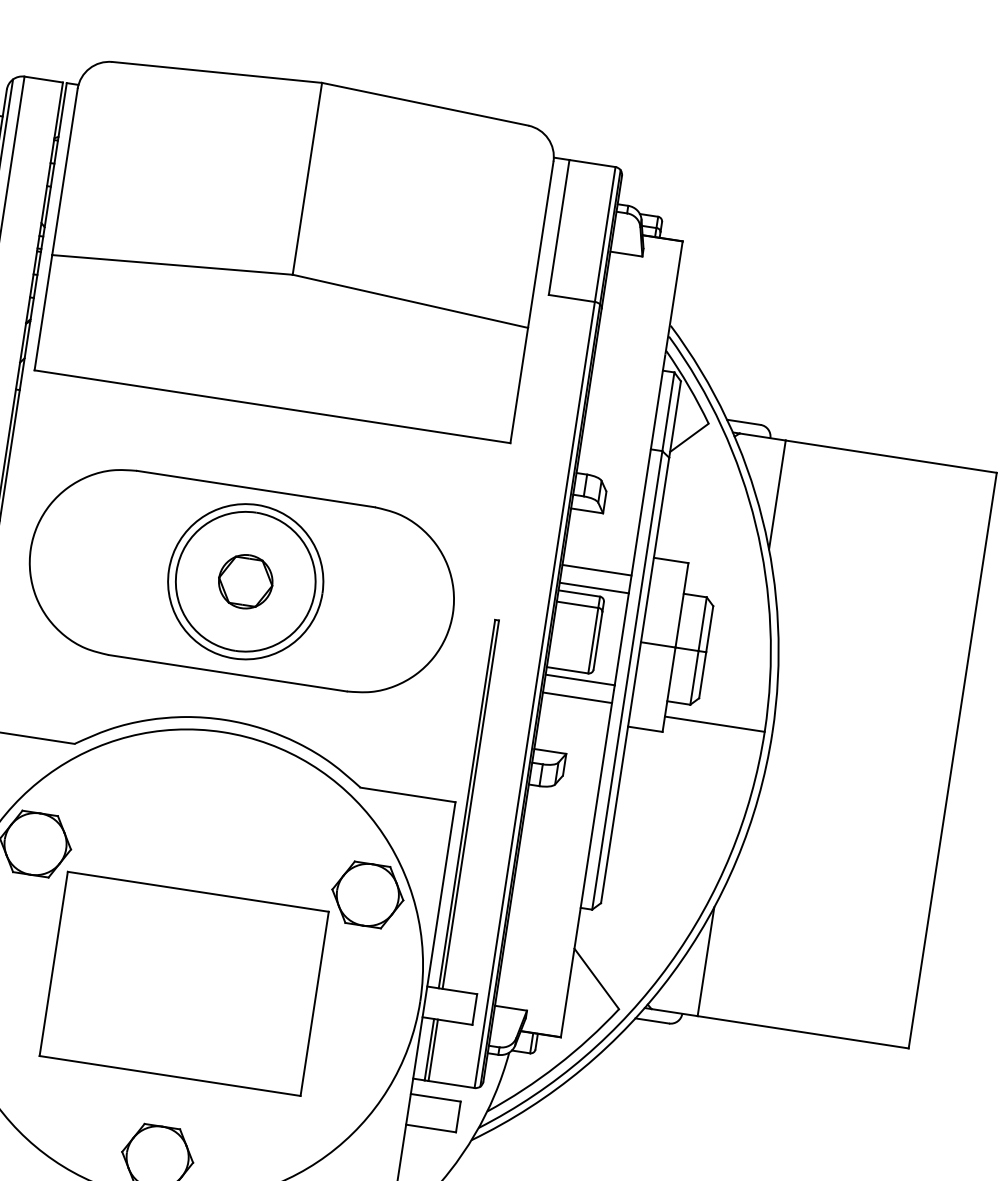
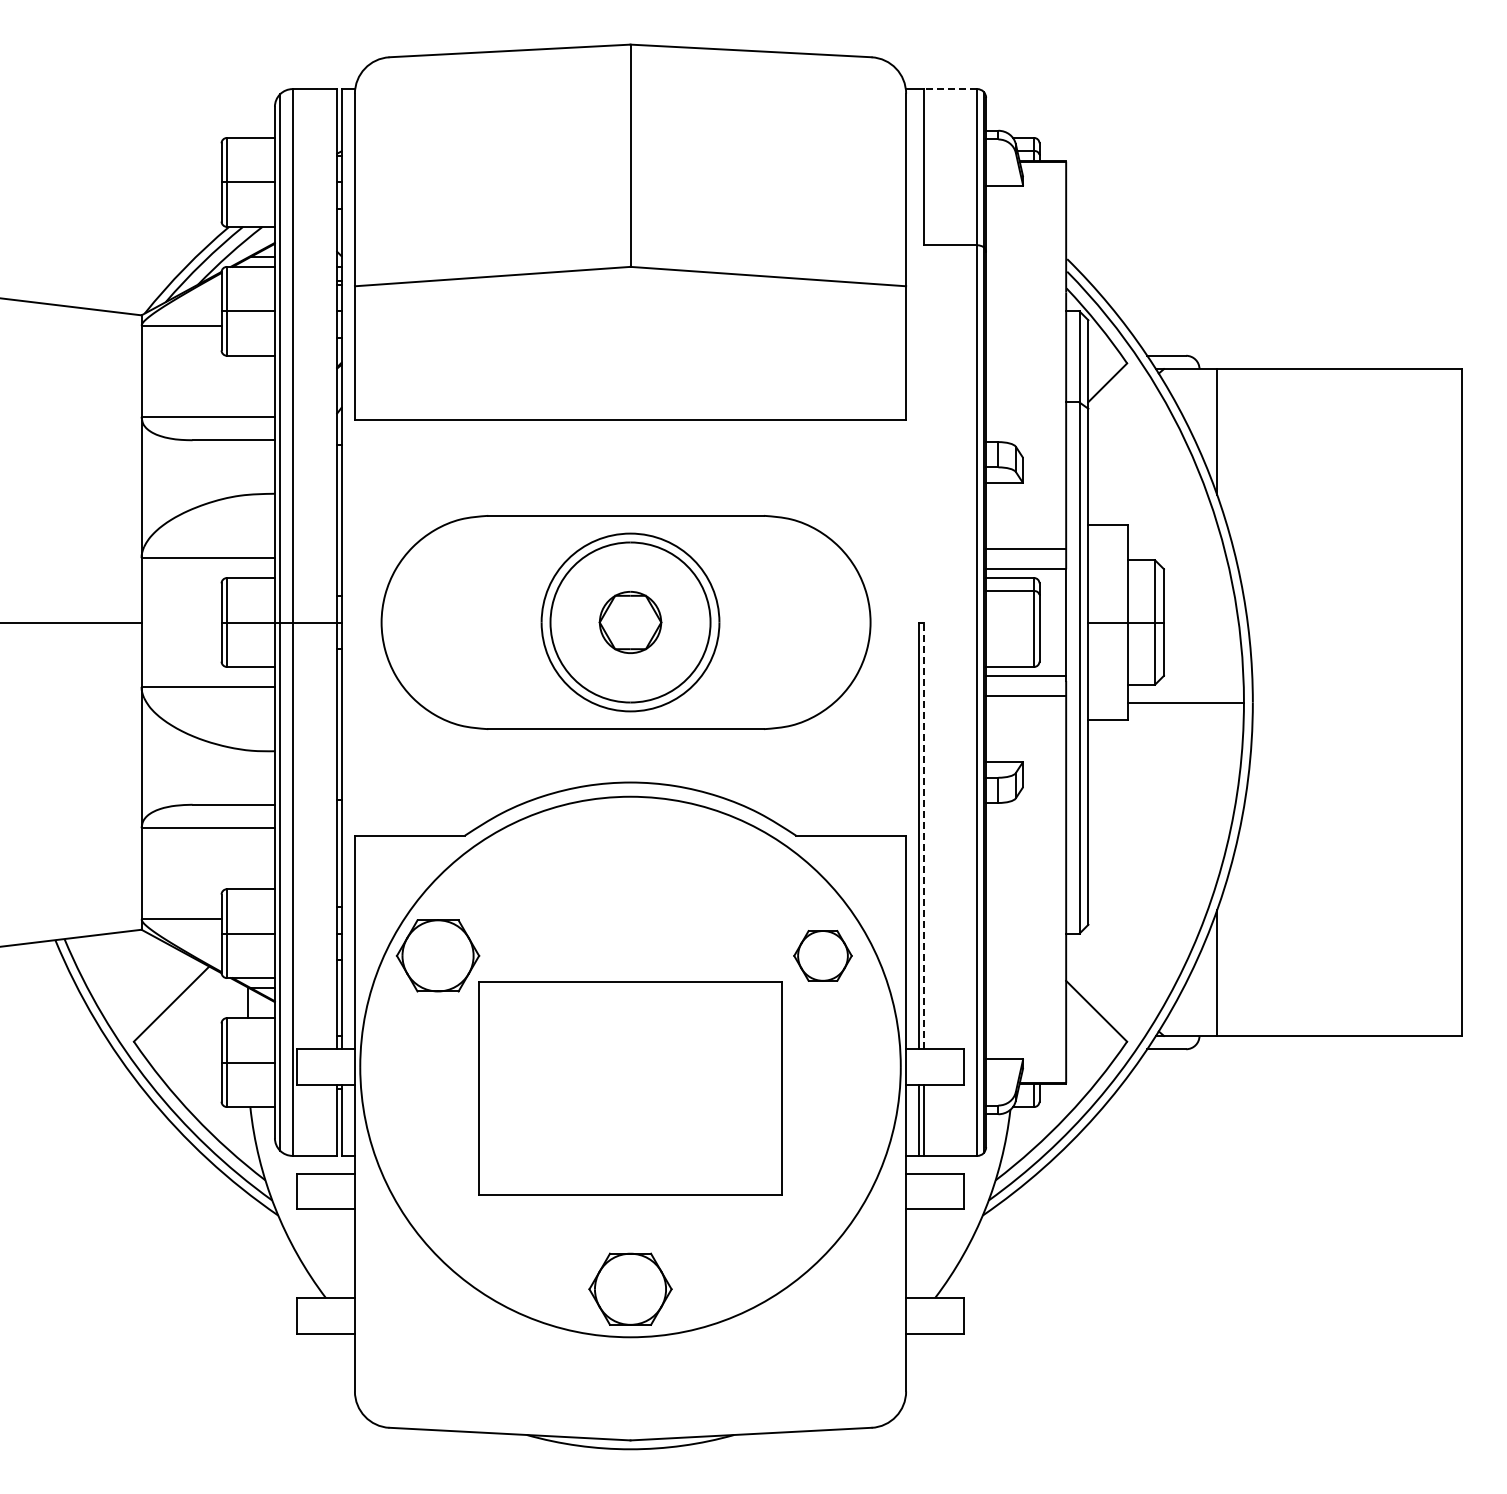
line: (592, 163) -> (950, 89), solid -> dashed
line: (470, 804) -> (923, 835), solid -> dashed
part: (367, 894) -> (822, 955), size x0.7

